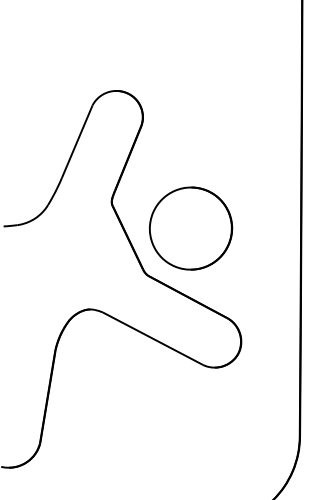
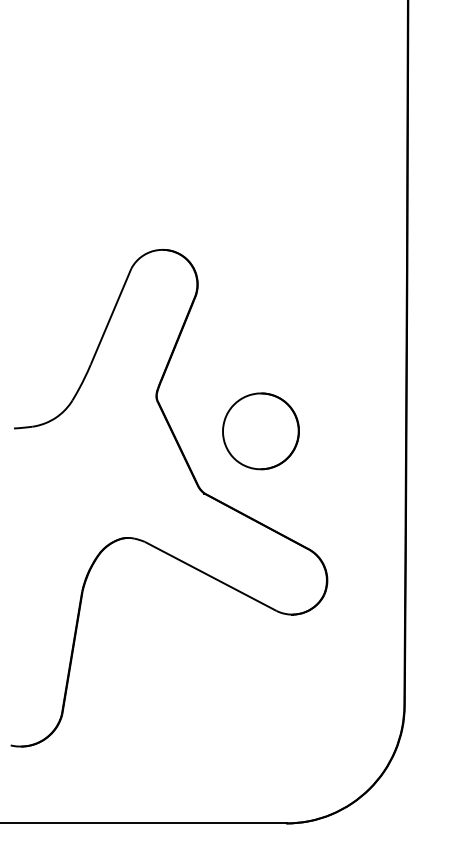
part: (190, 228) -> (260, 431), size x0.7

